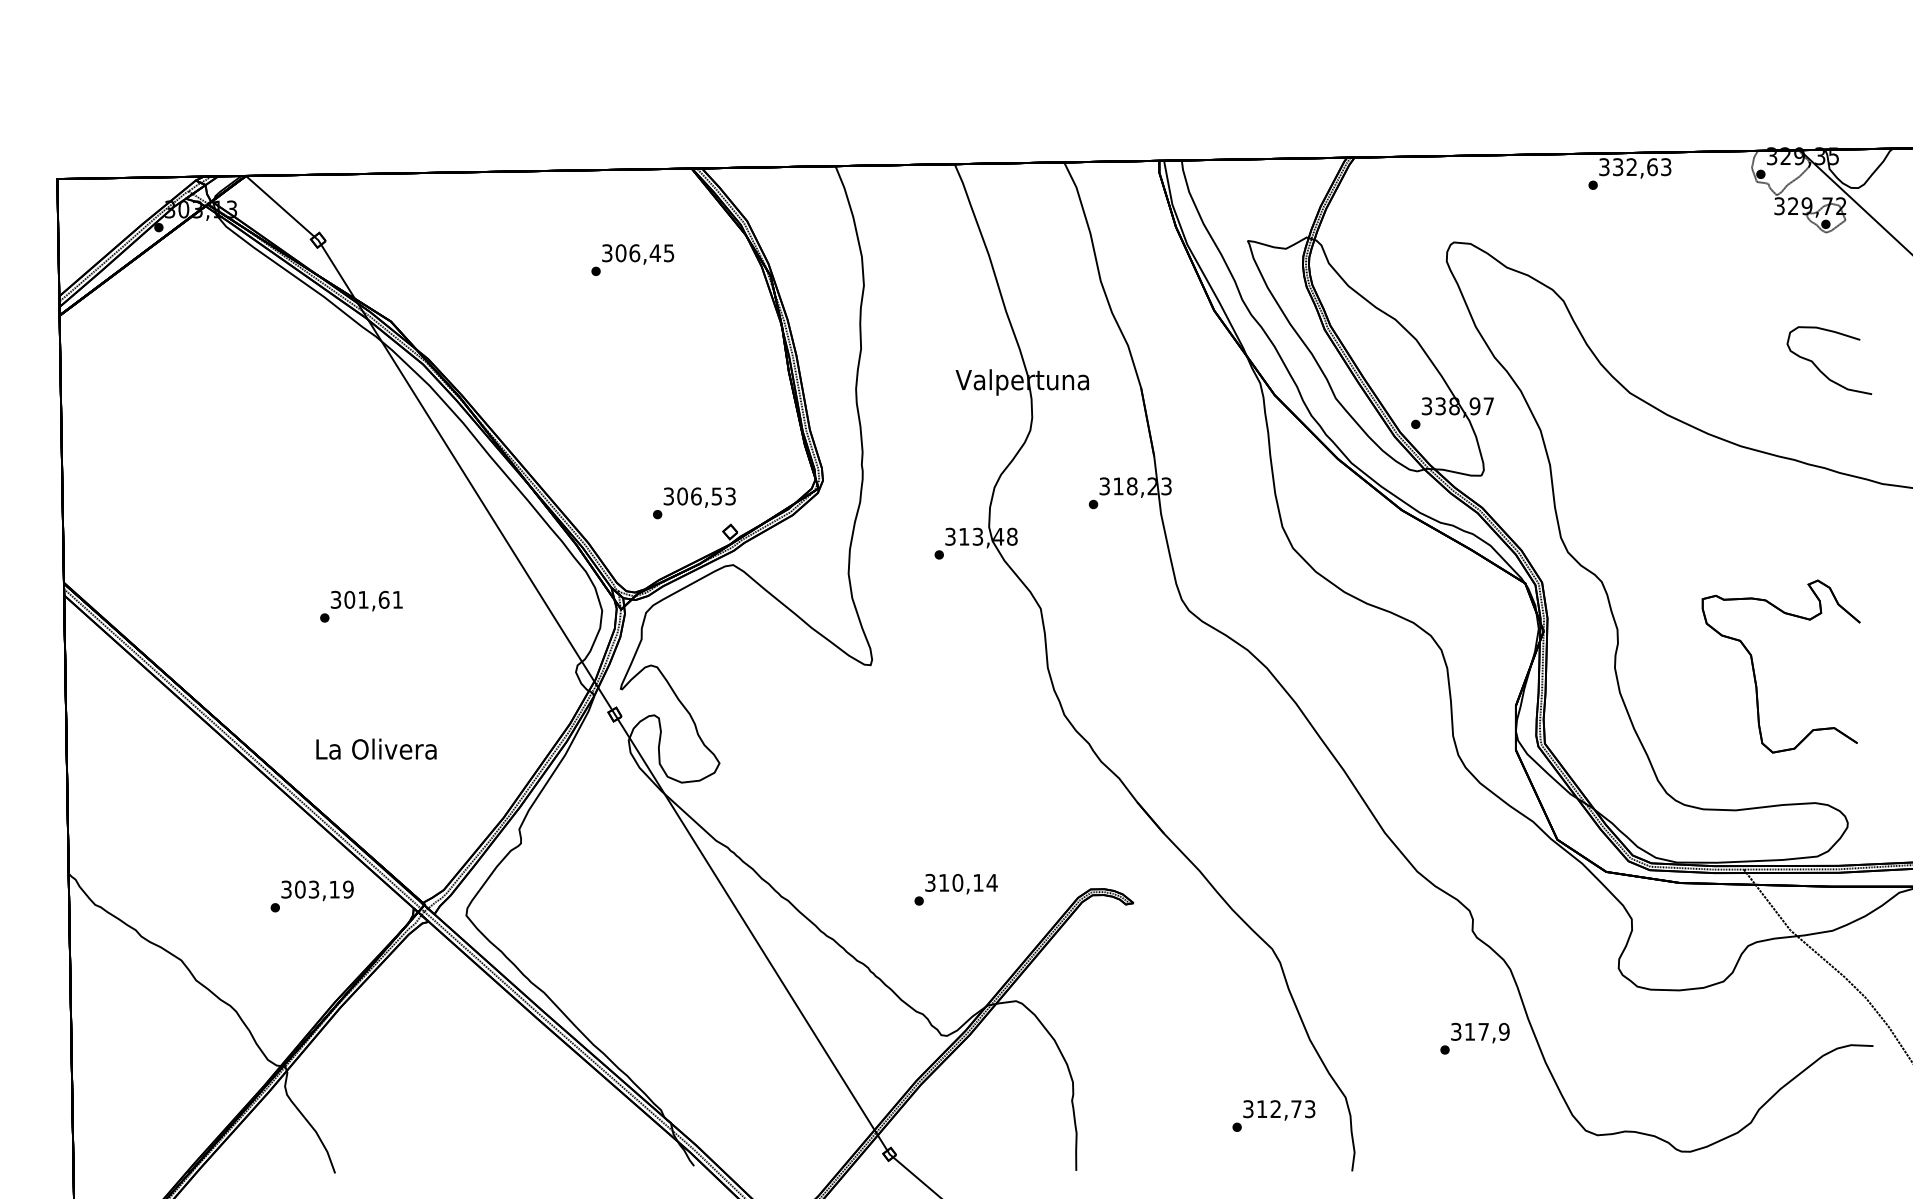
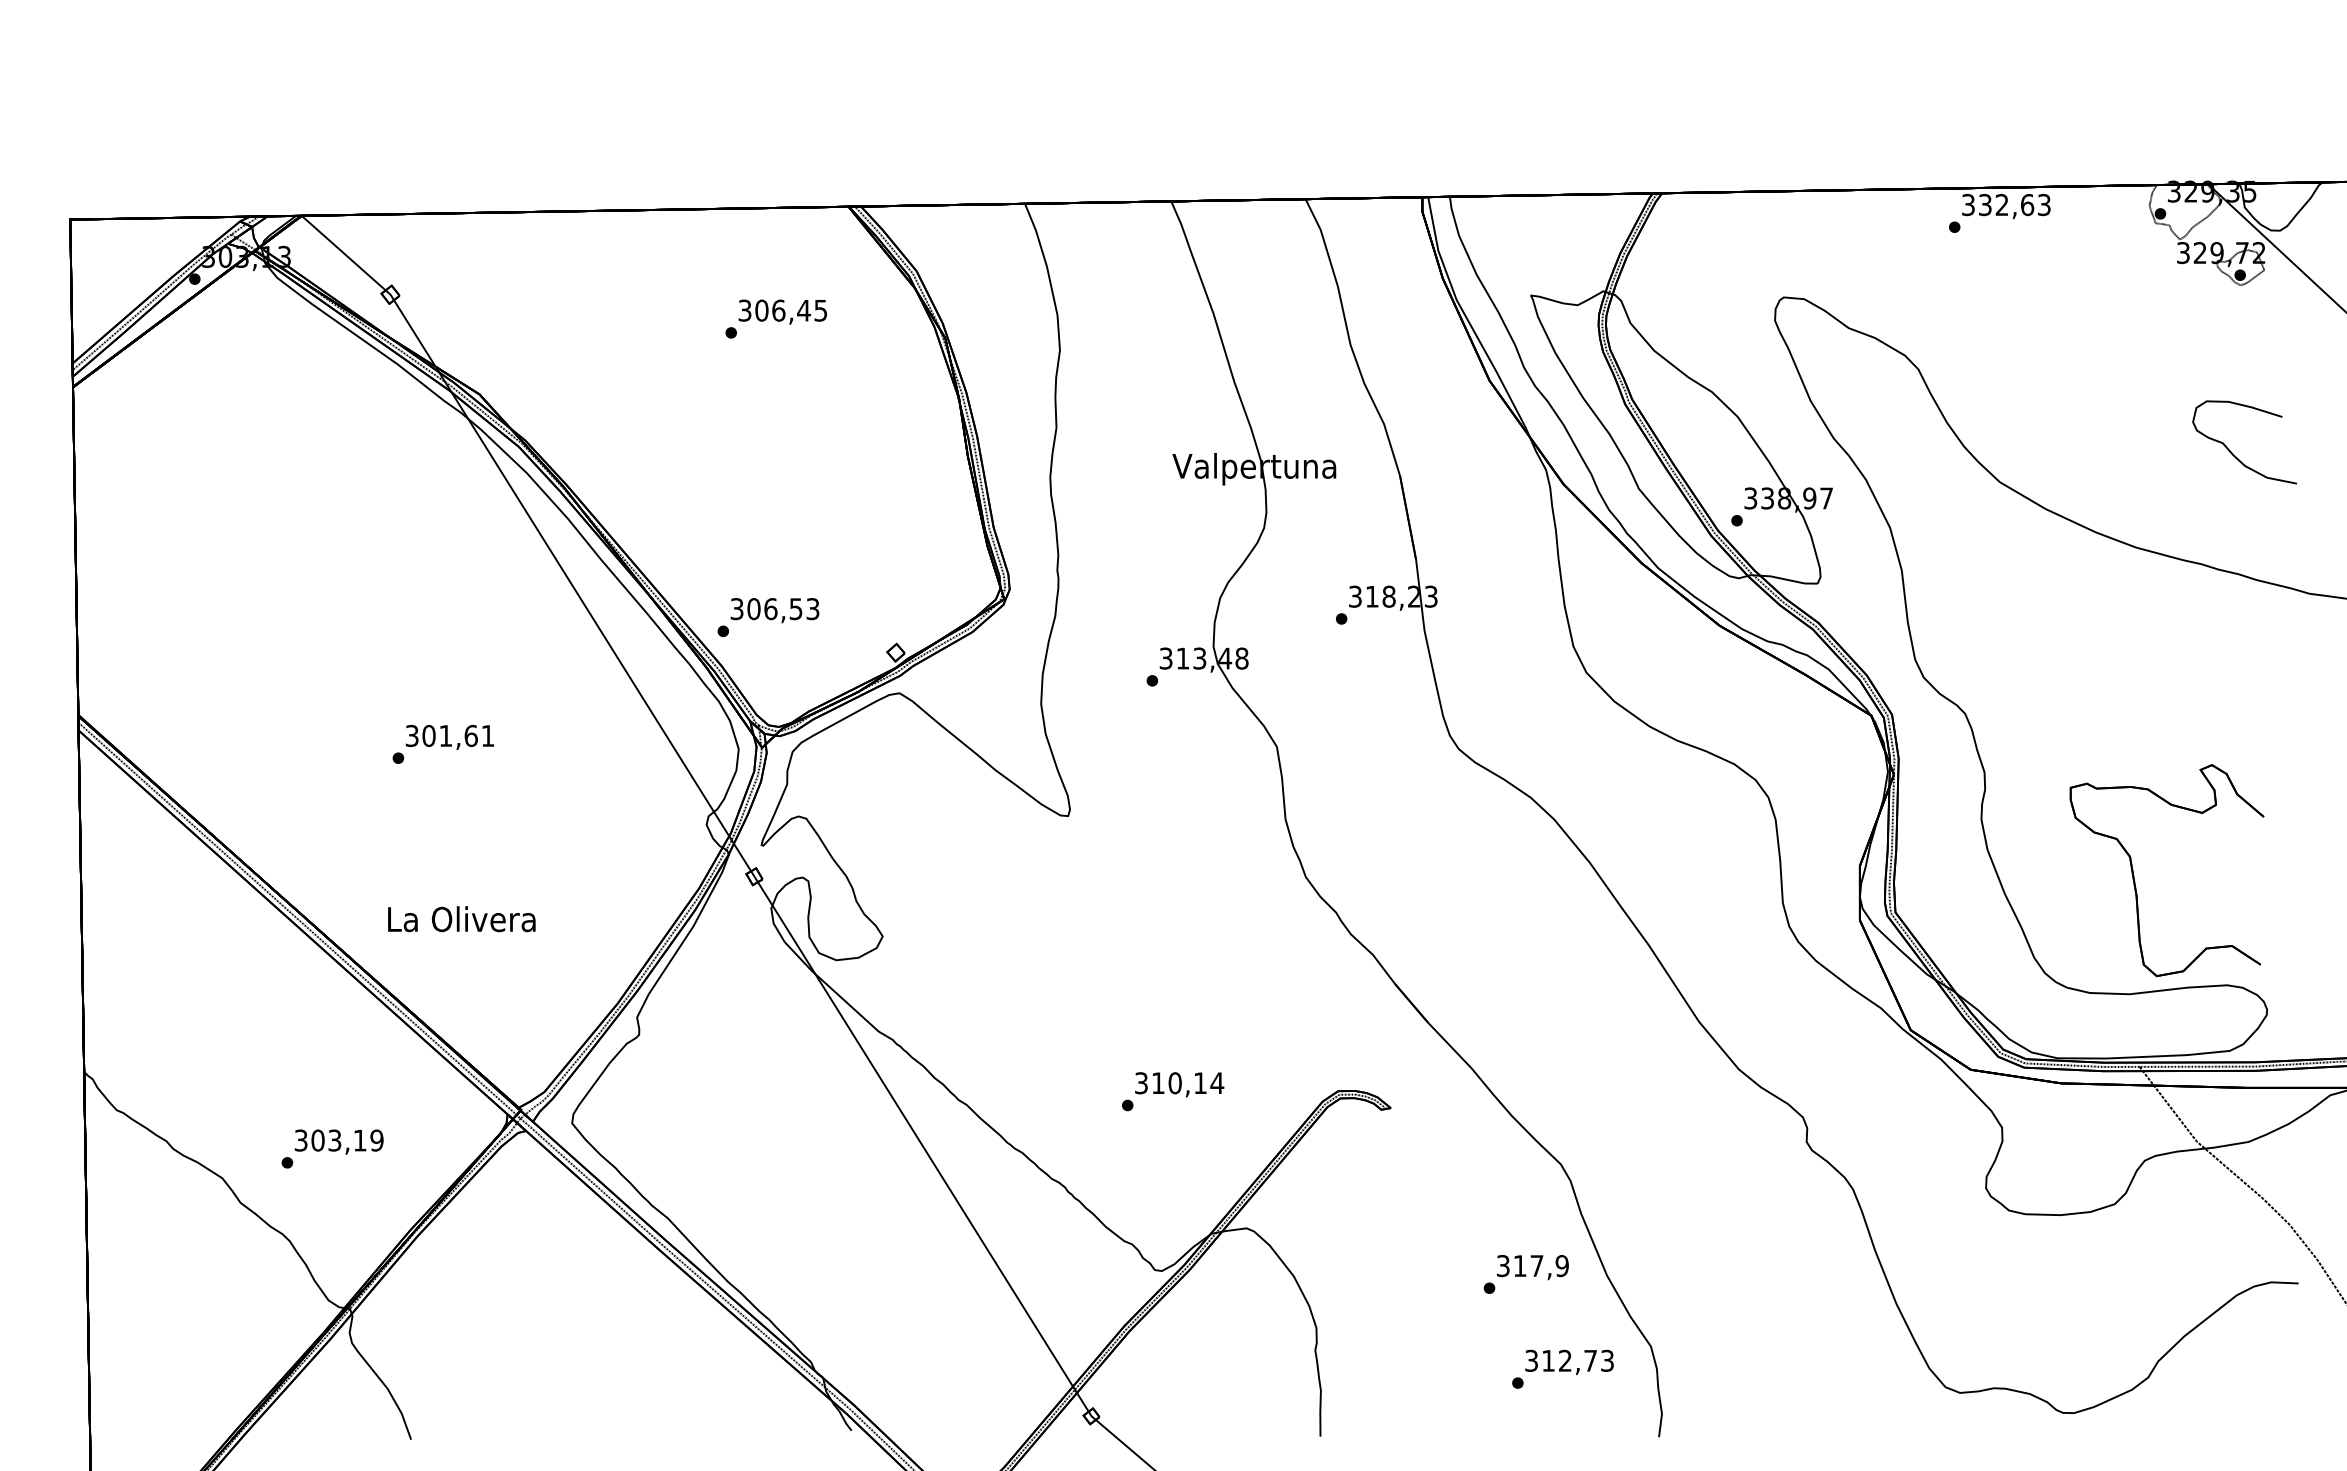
text: (694, 503) -> (768, 617), moved
part: (1755, 673) -> (2135, 879), moved
text: (311, 896) -> (331, 1148), moved
text: (1474, 1038) -> (1525, 1274), moved

